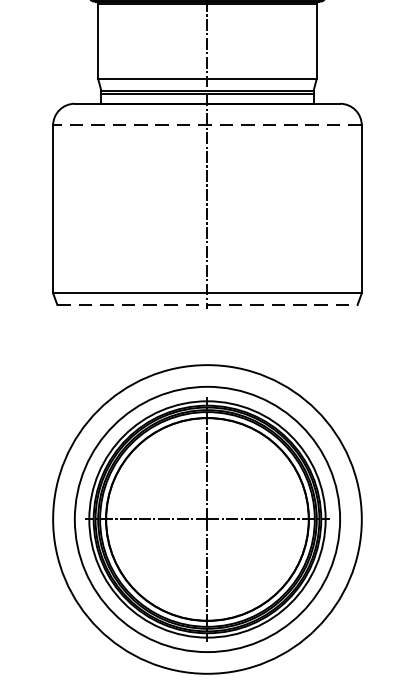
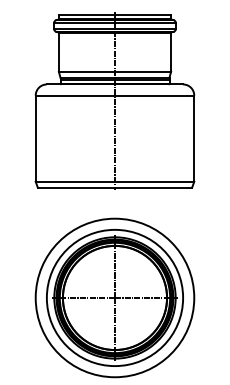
line: (206, 125) -> (114, 95), dashed -> solid
line: (208, 304) -> (115, 187), dashed -> solid

